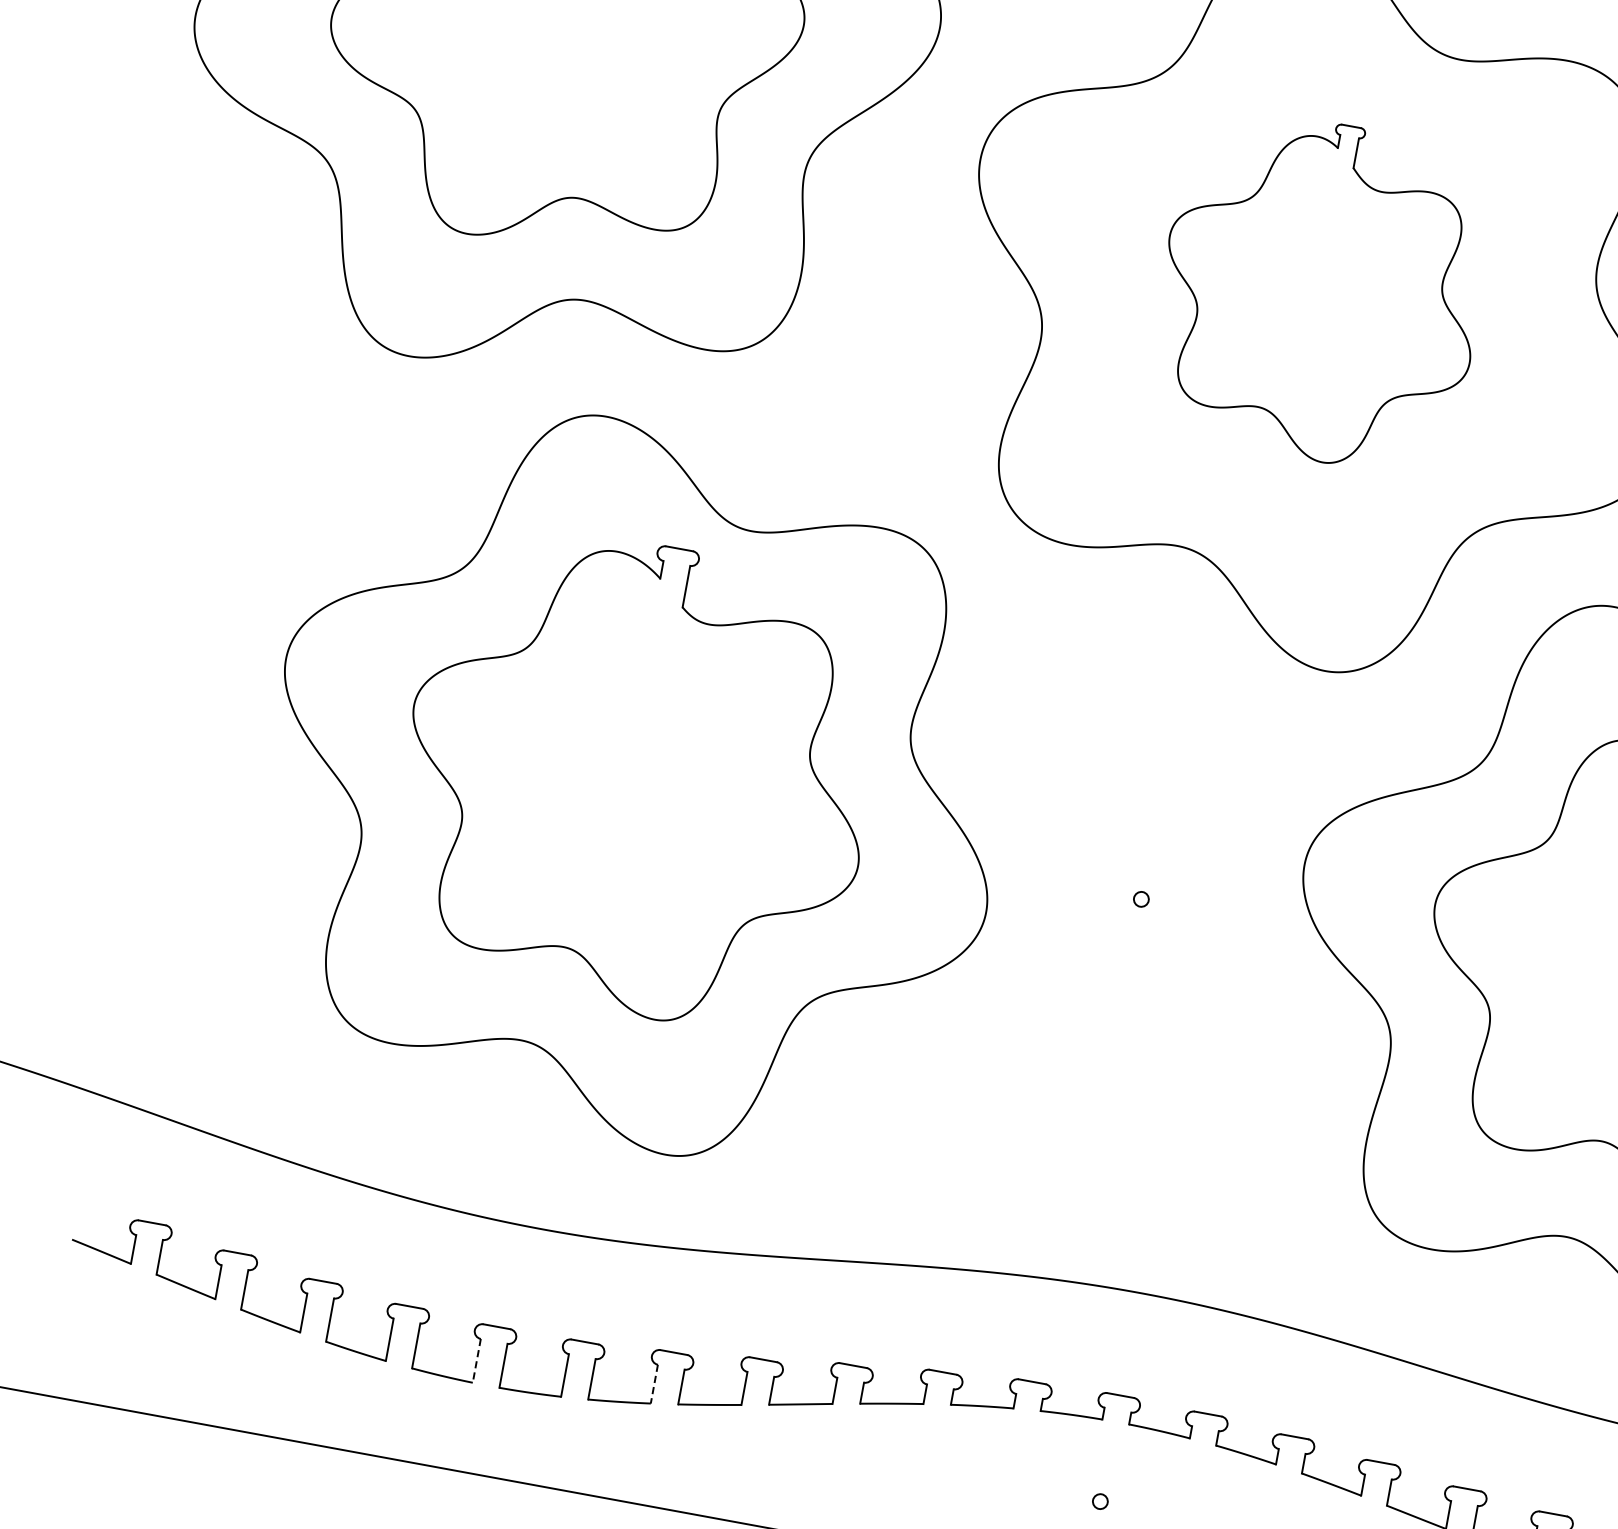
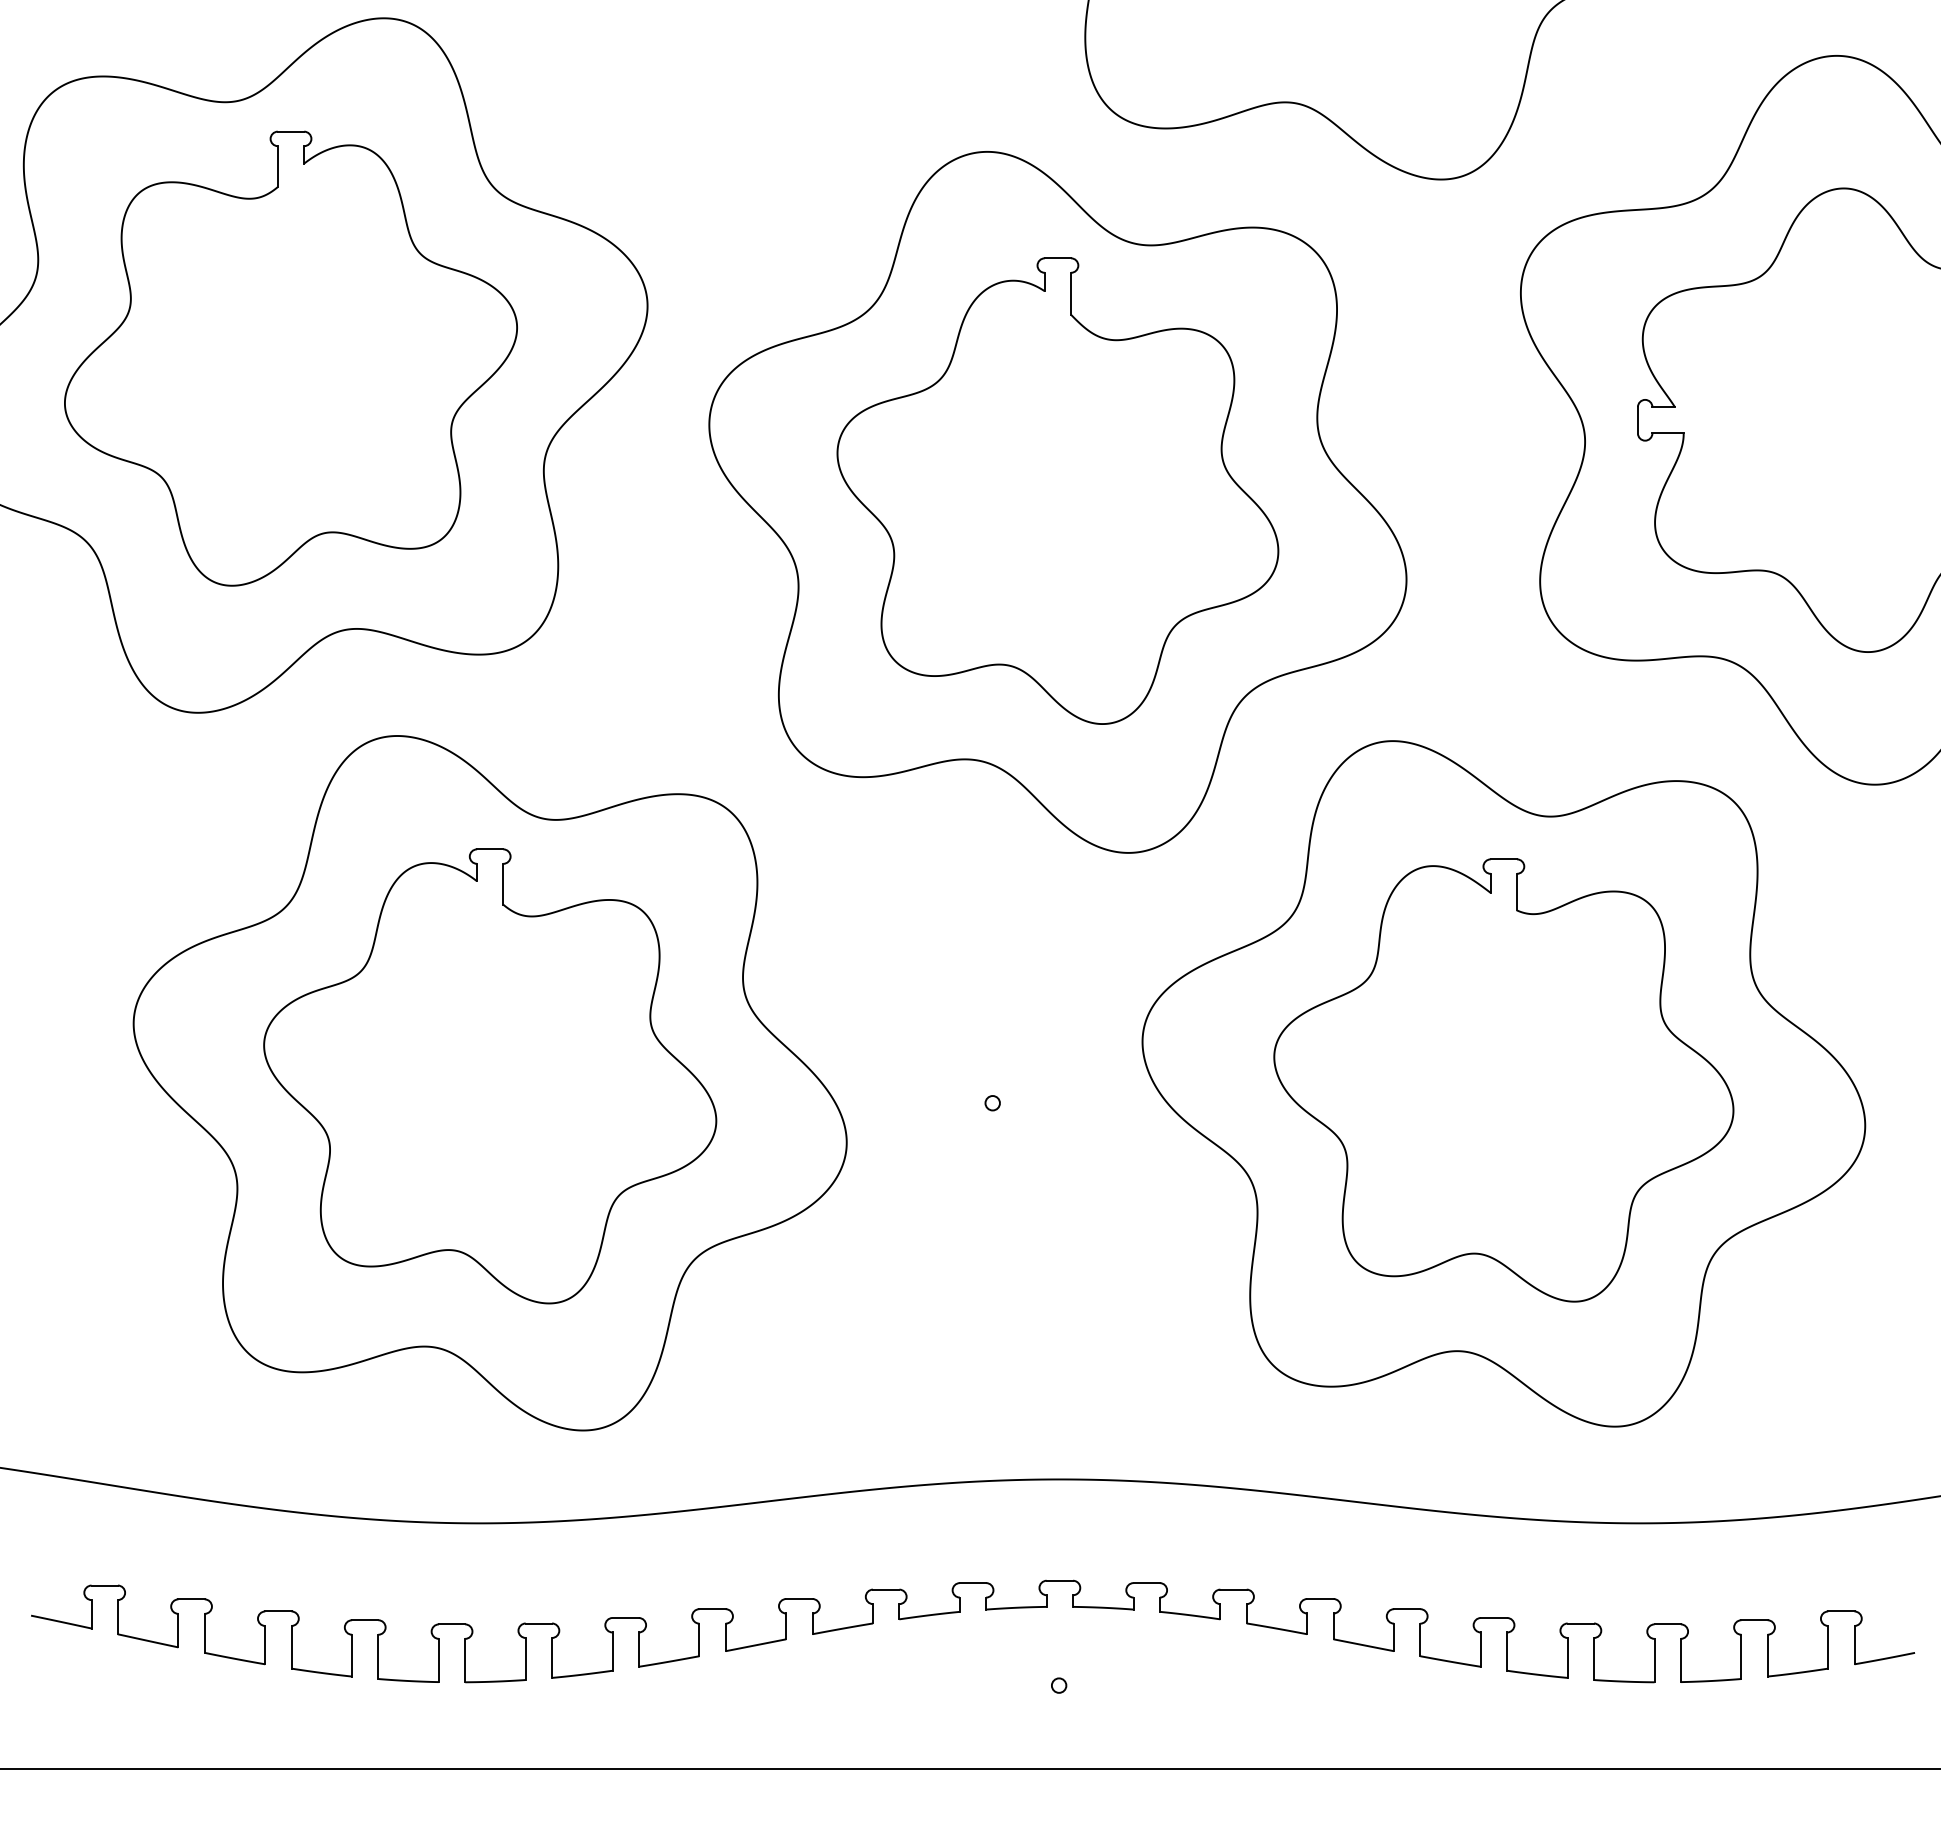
part: (1320, 290) -> (1057, 490), size x1.43
line: (476, 1360) -> (438, 1660), dashed -> solid
line: (654, 1385) -> (612, 1652), dashed -> solid

